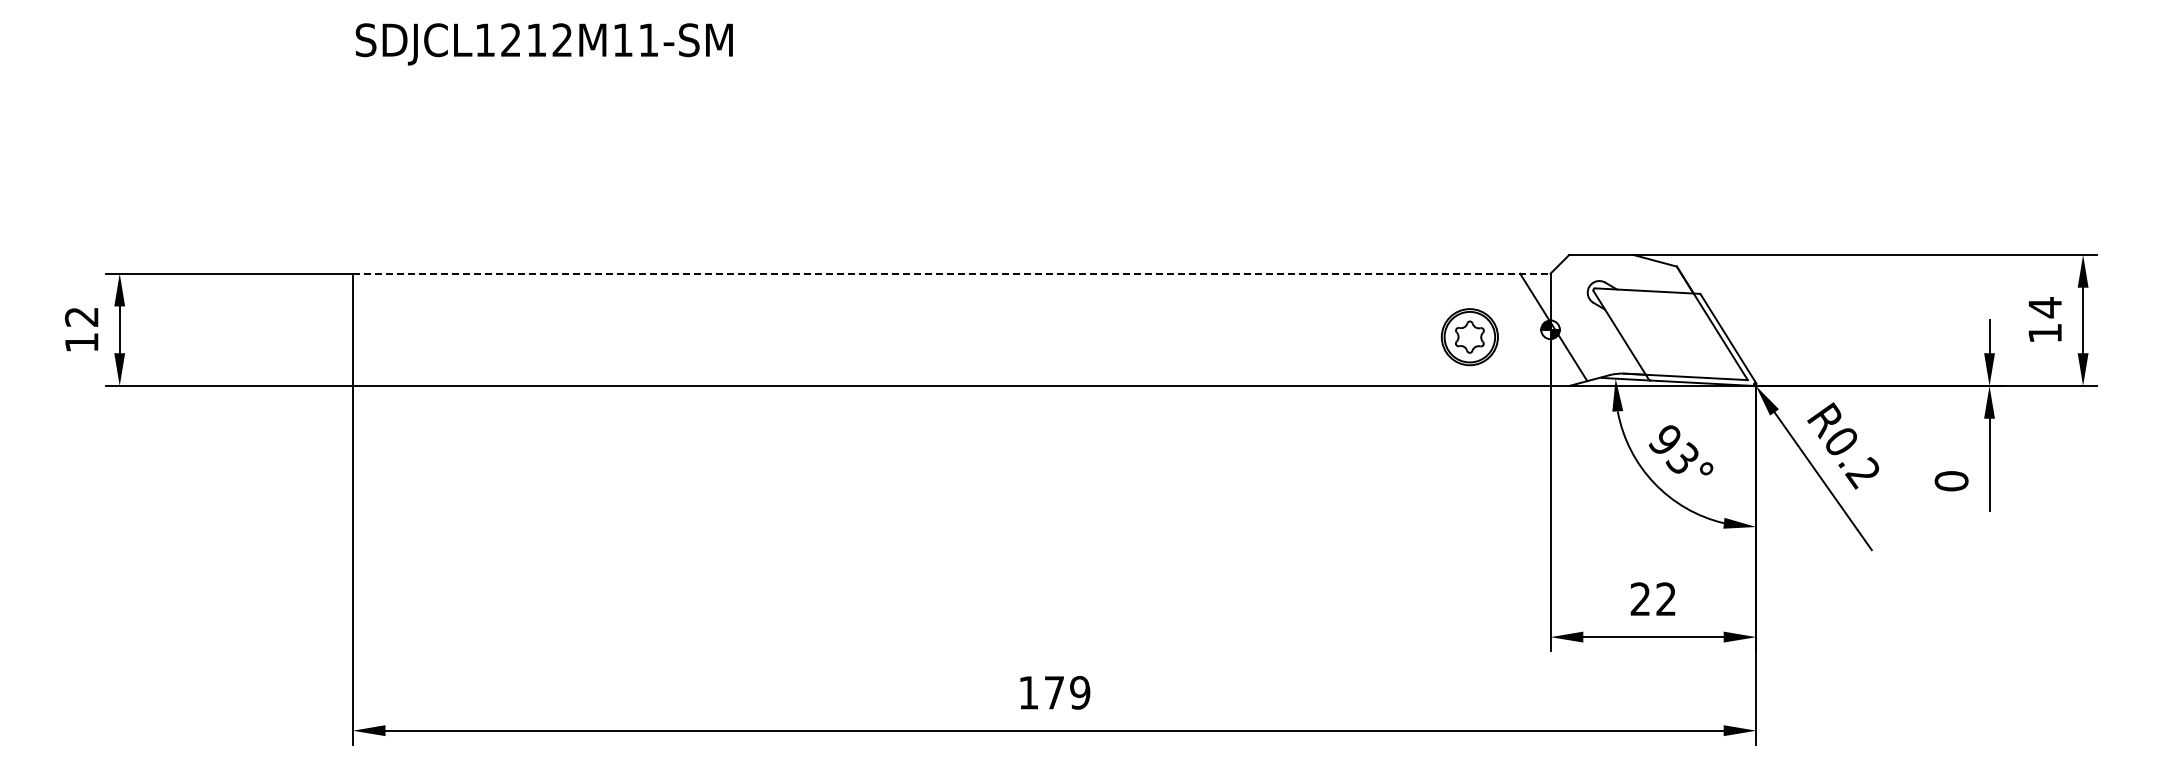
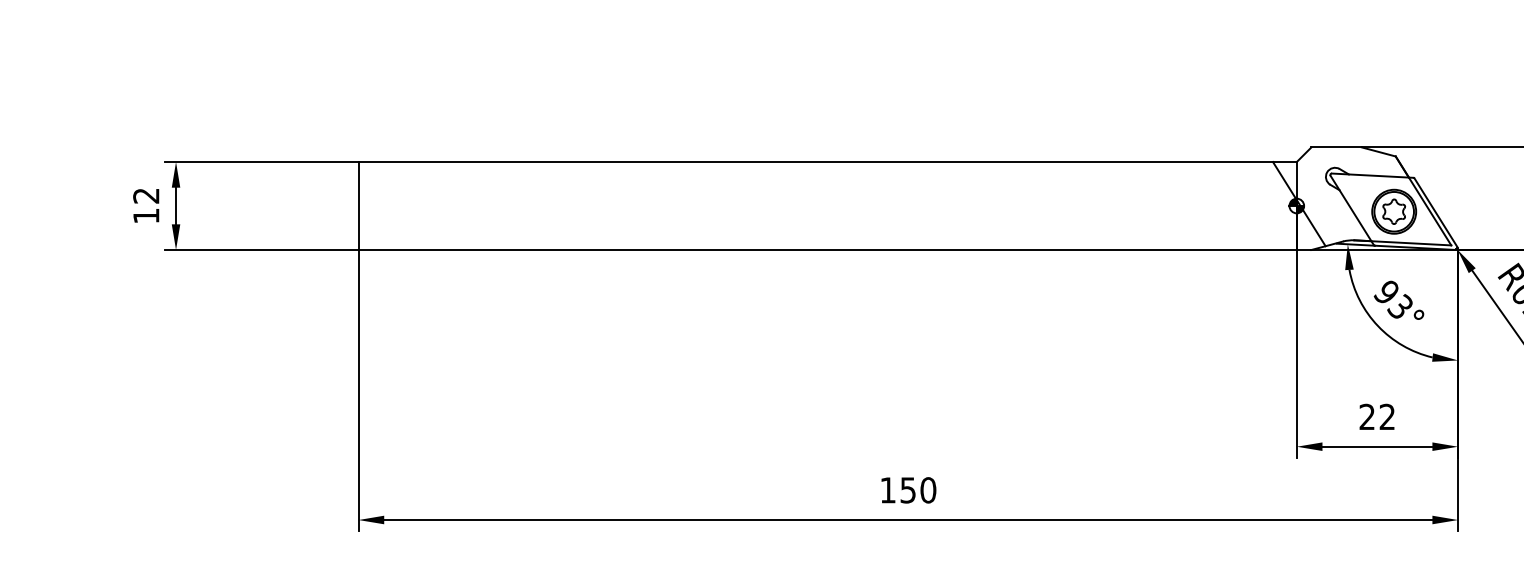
line: (951, 273) -> (827, 161), dashed -> solid
part: (1469, 337) -> (1393, 212), moved
text: (1067, 692) -> (918, 490), 179 -> 150

